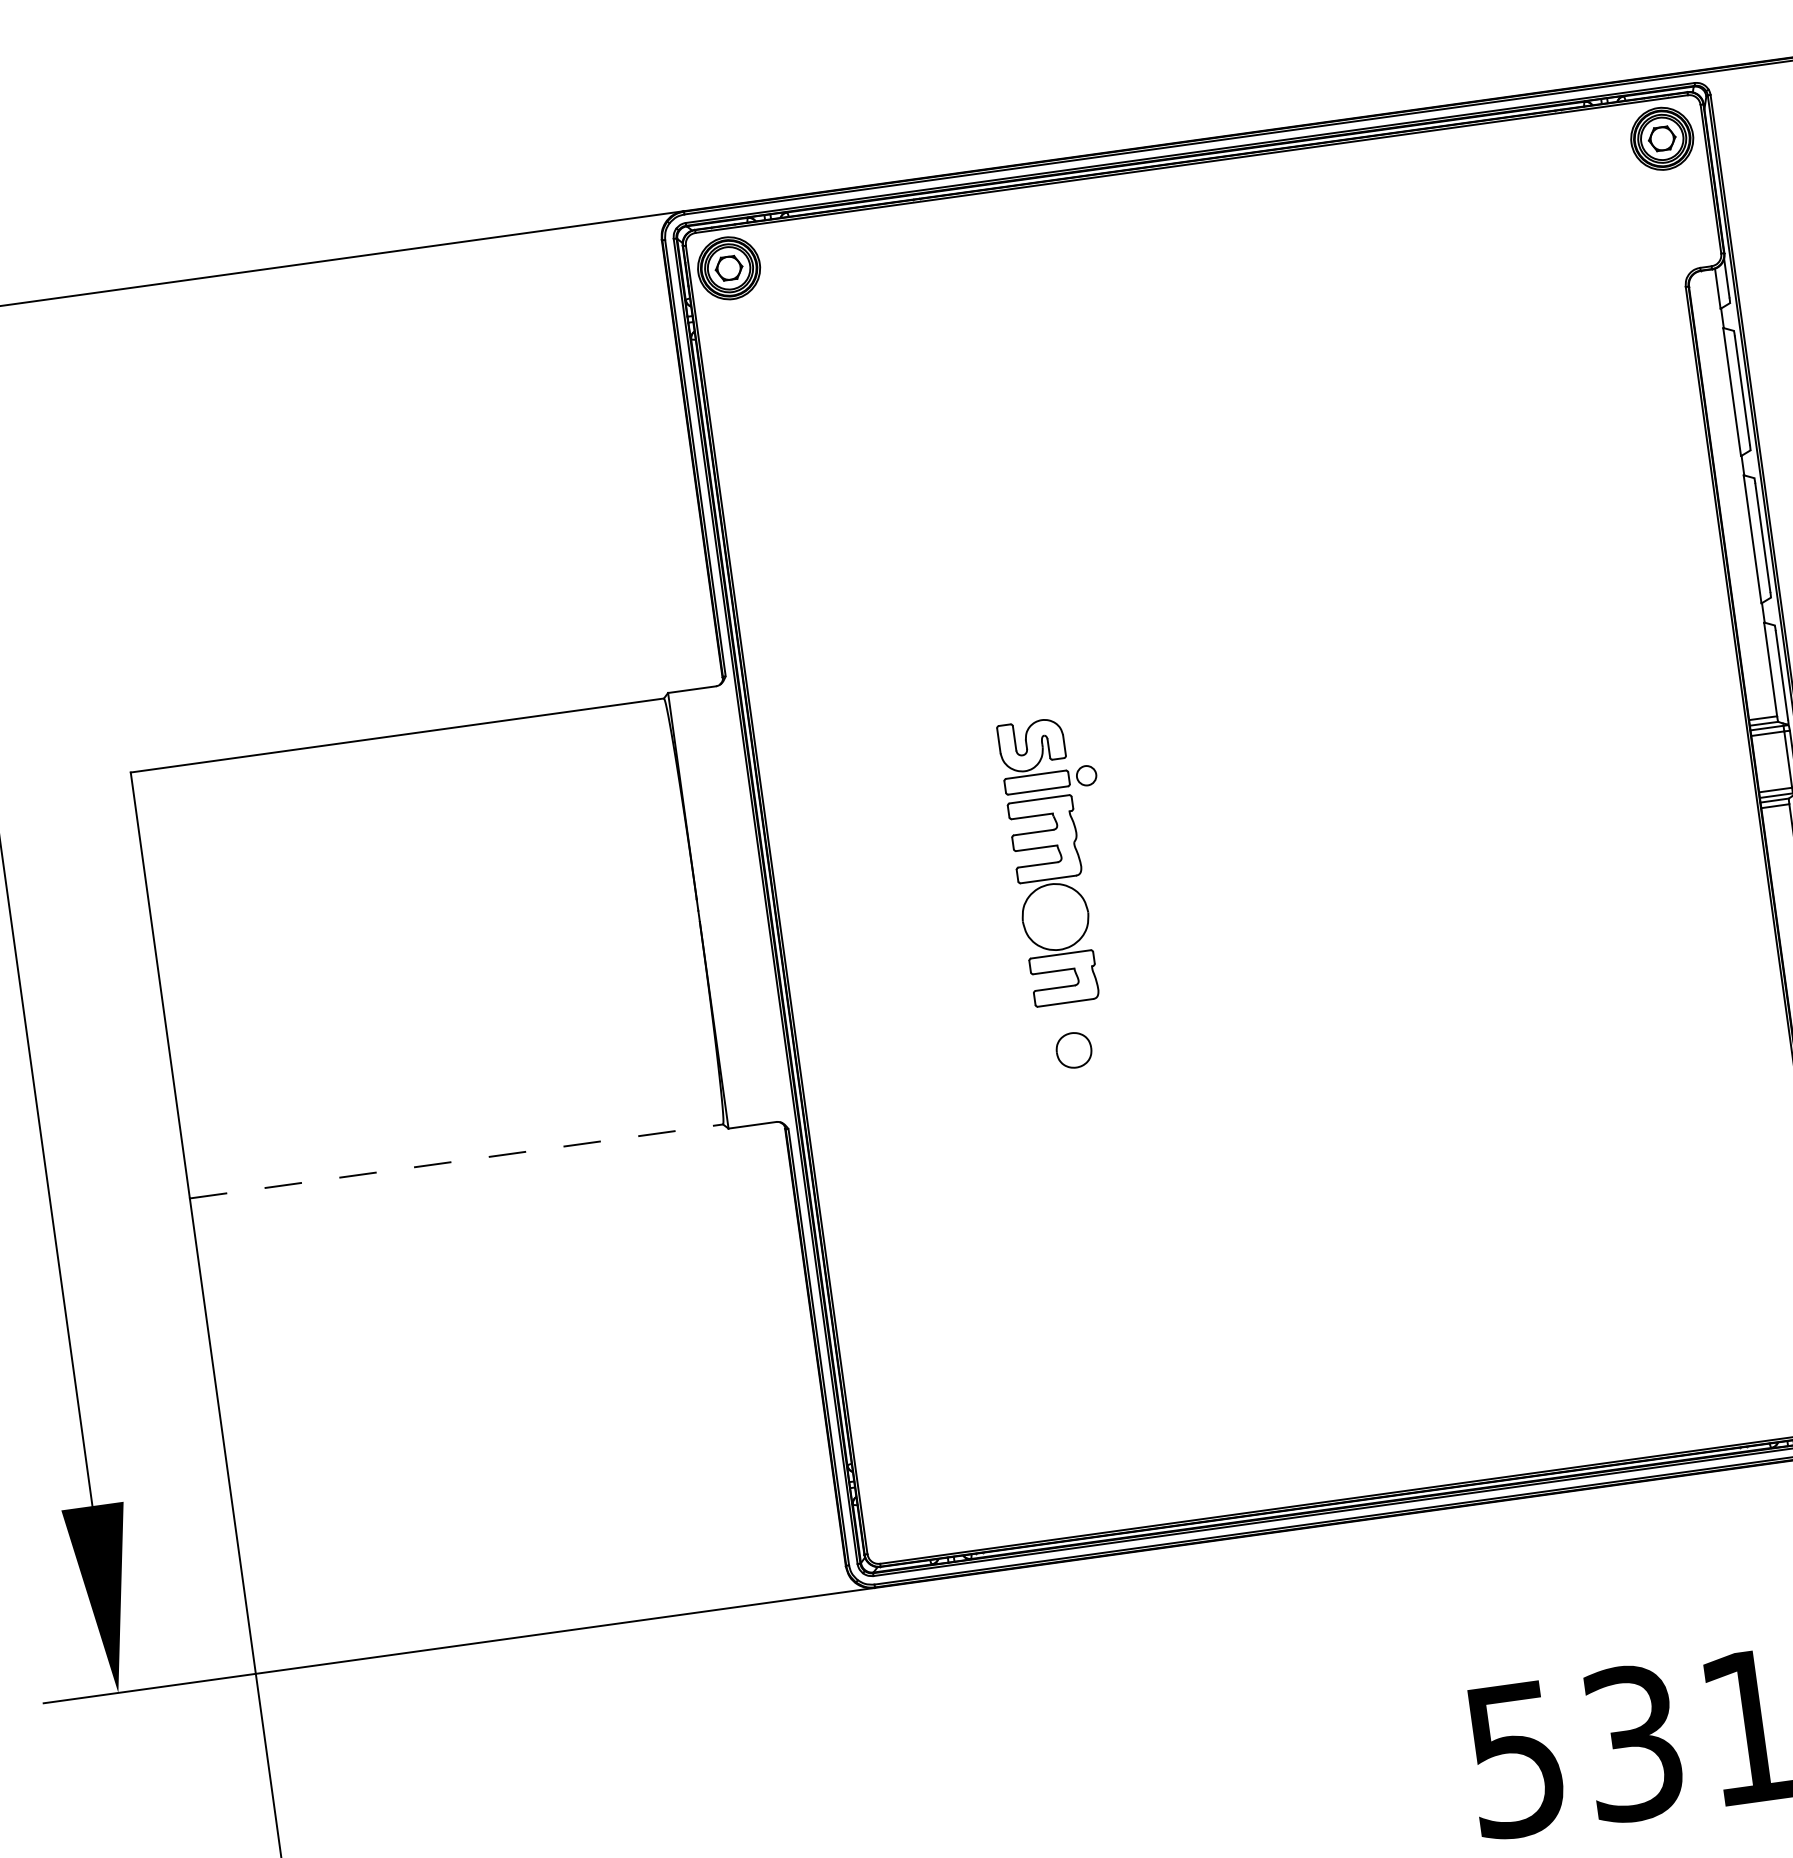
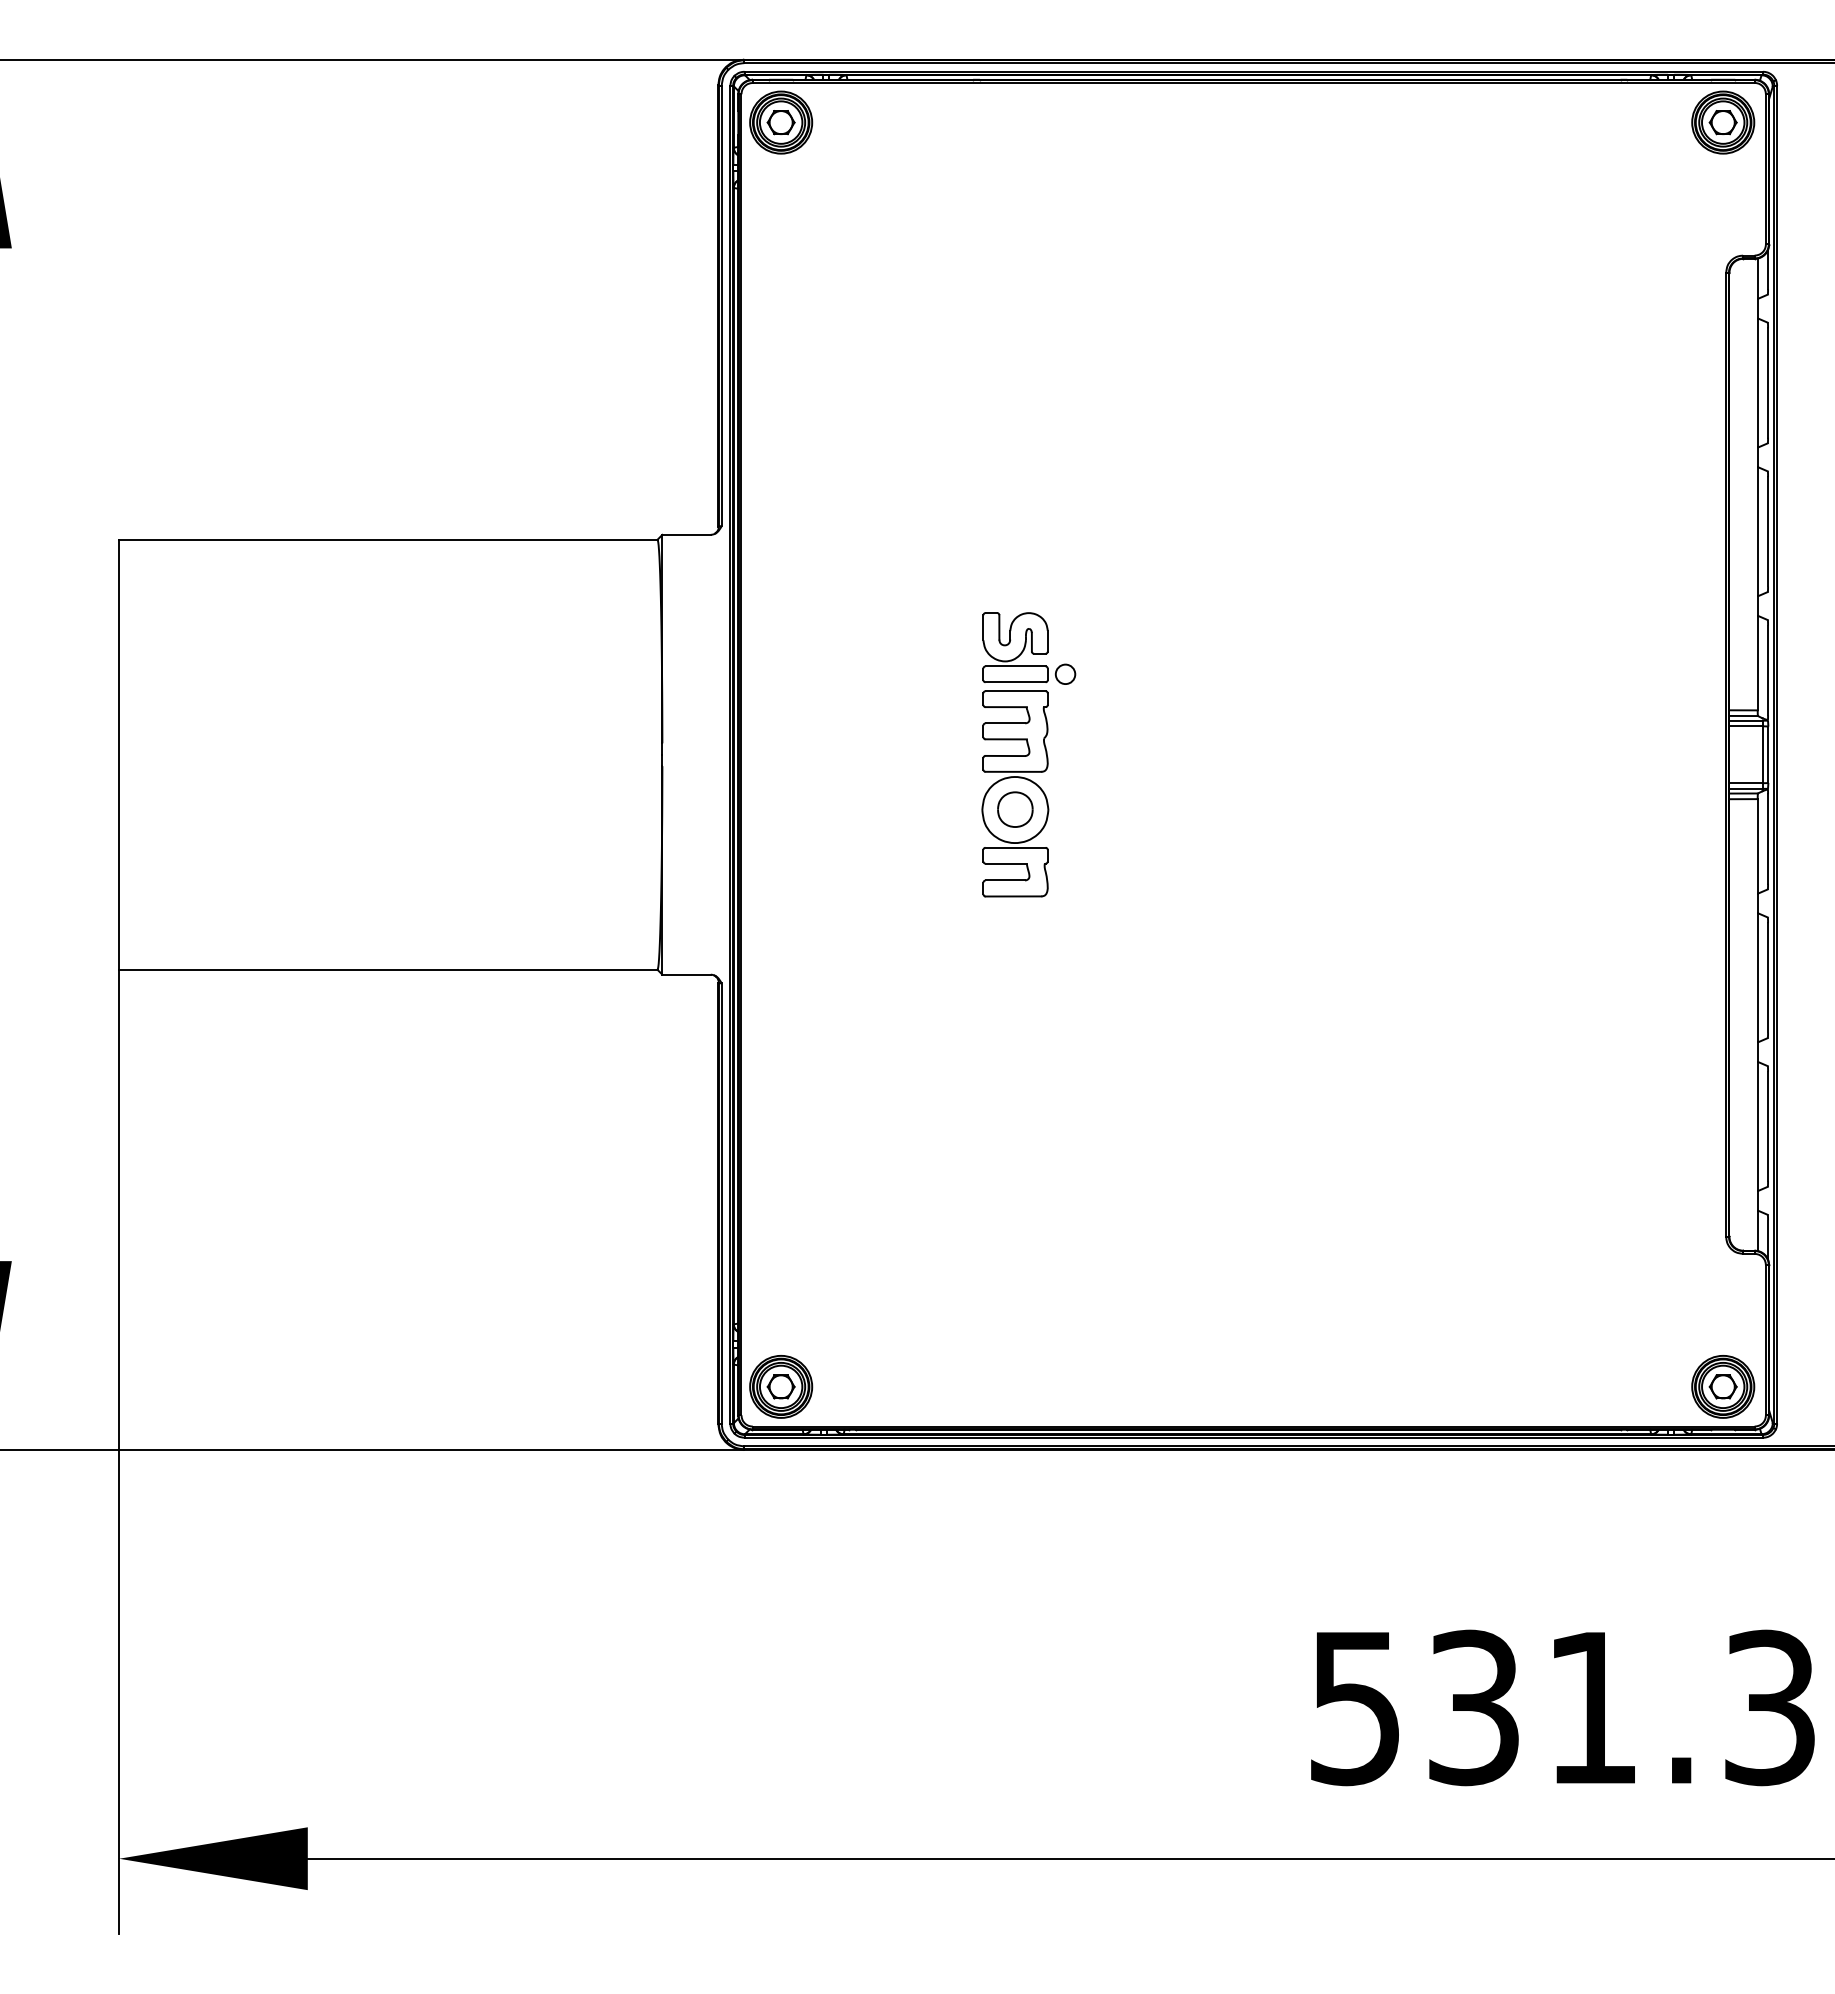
part: (1074, 1050) -> (1015, 809), moved
line: (456, 1161) -> (388, 969), dashed -> solid
part: (903, 1520) -> (781, 1386), added

